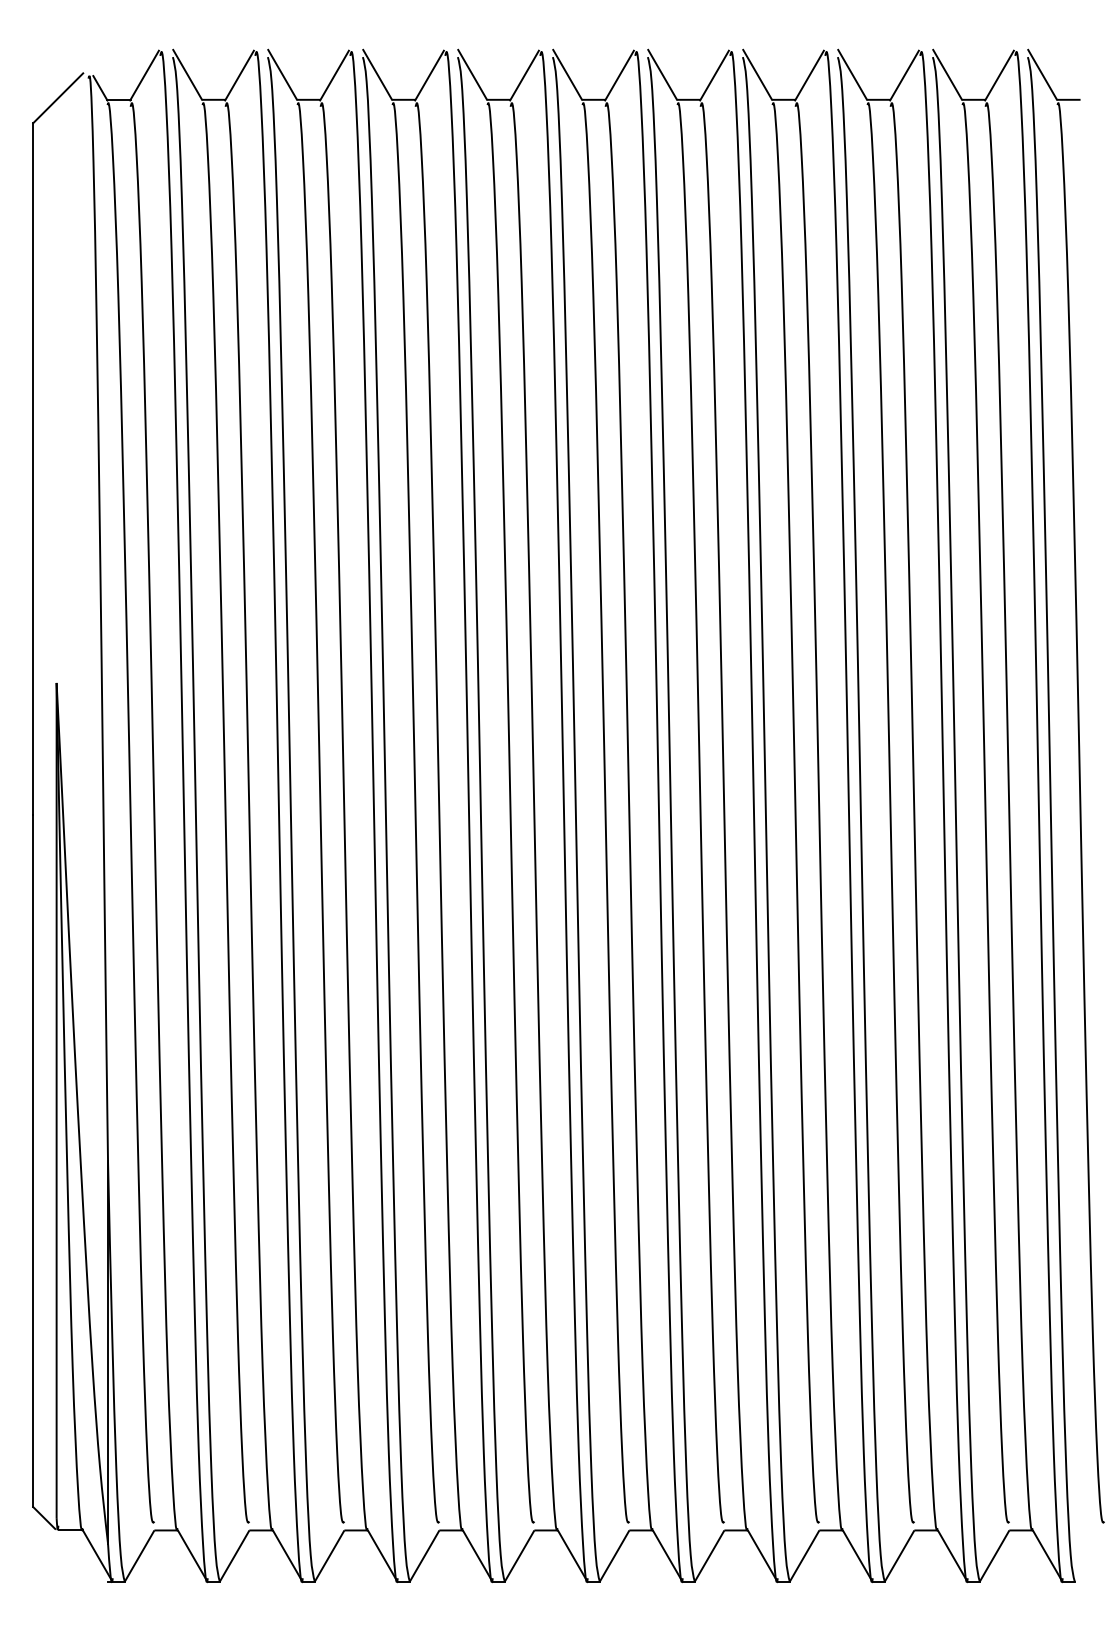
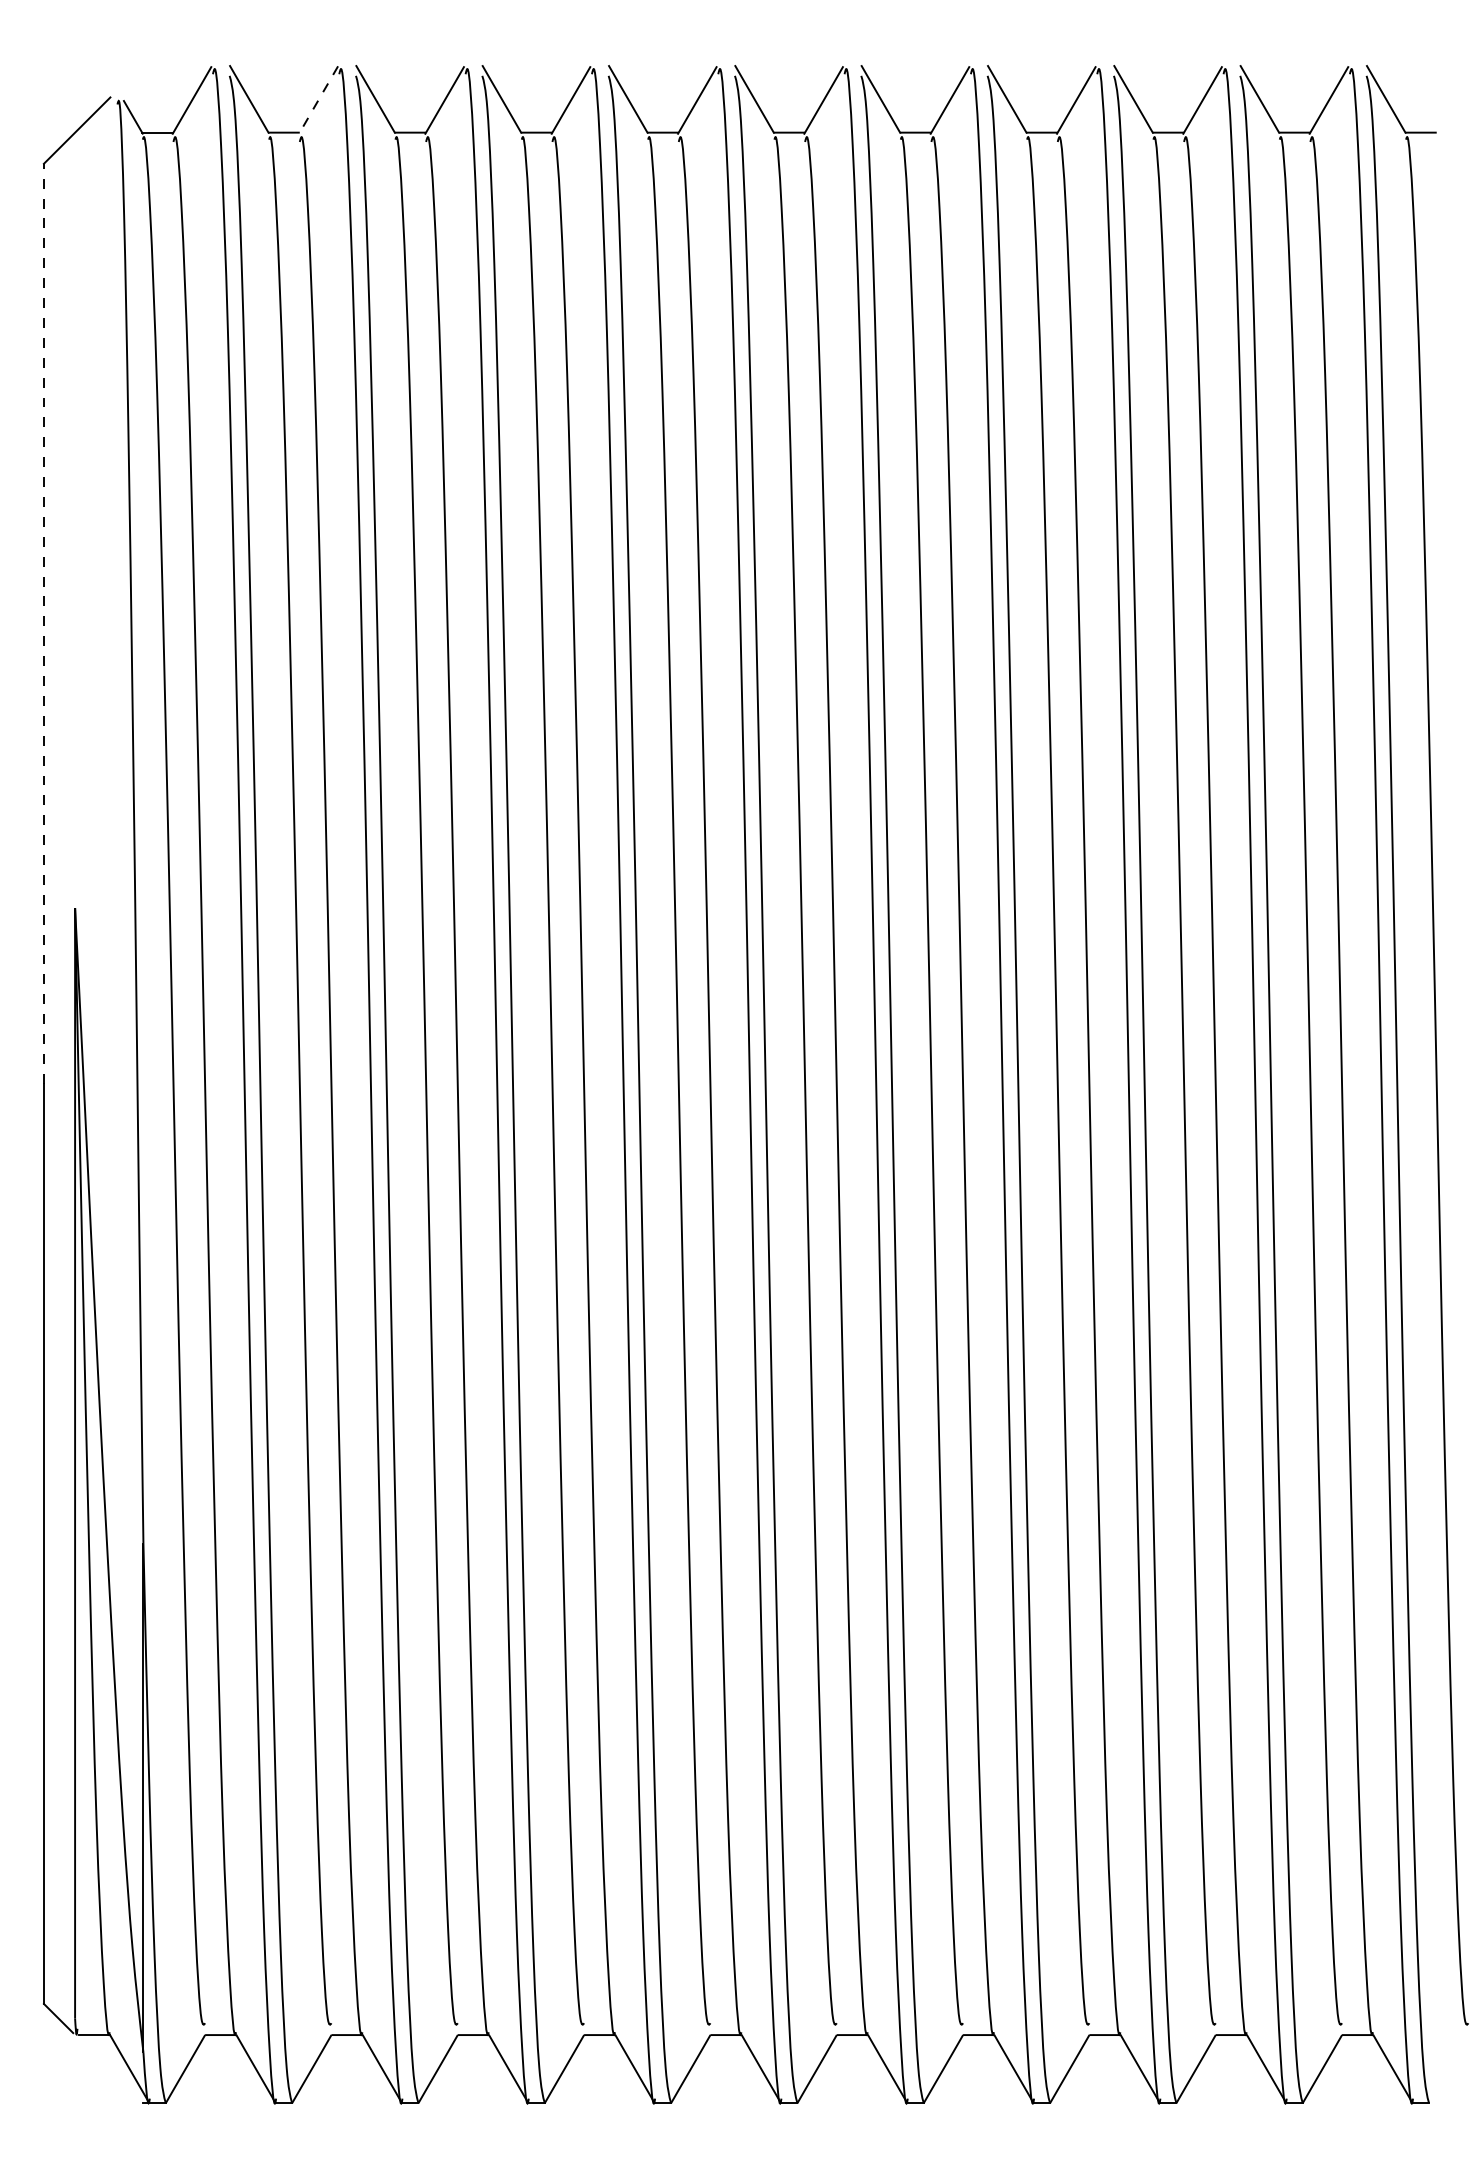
line: (239, 75) -> (318, 100), solid -> dashed
line: (32, 468) -> (43, 623), solid -> dashed

